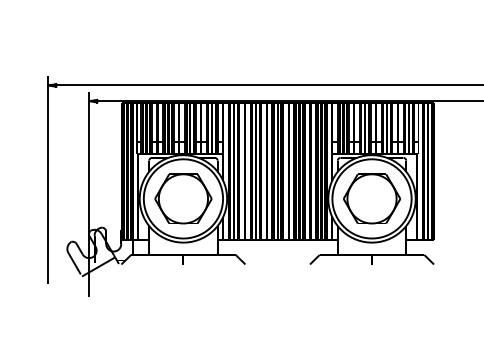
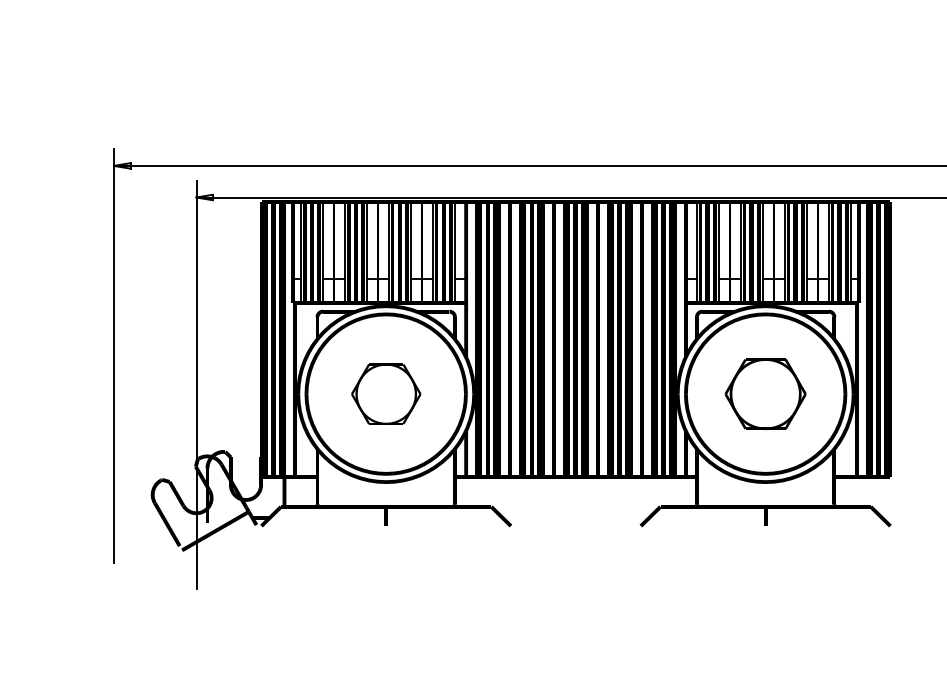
part: (183, 198) -> (386, 393), size x0.6
part: (371, 198) -> (764, 393), size x0.7

